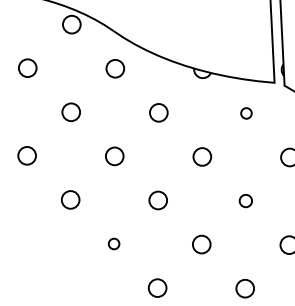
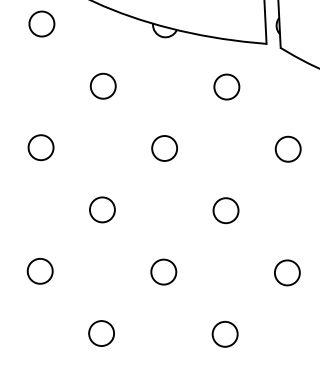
circle: (246, 113) -> (226, 87), size x1.67
circle: (245, 200) -> (225, 209), size x1.43
circle: (113, 243) -> (39, 270), size x1.67

